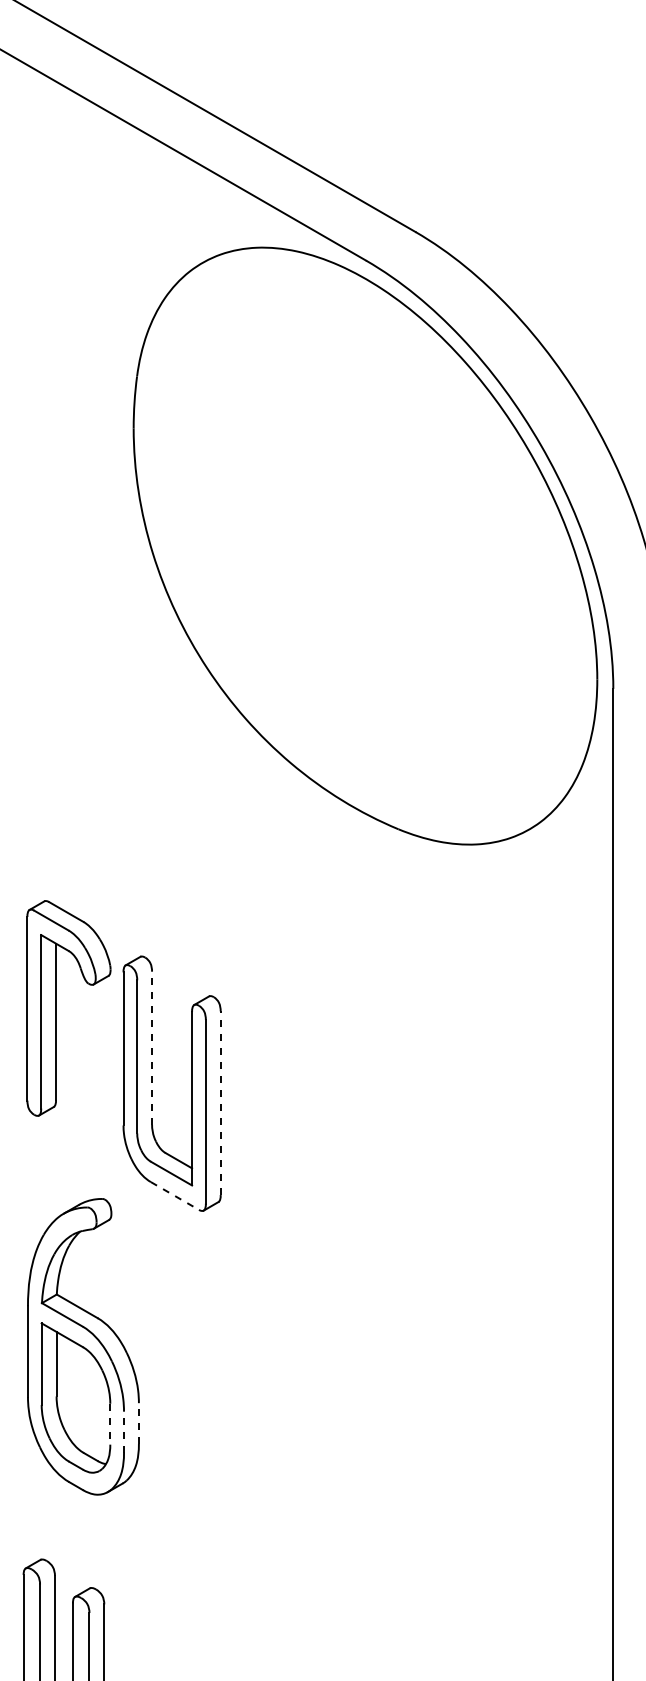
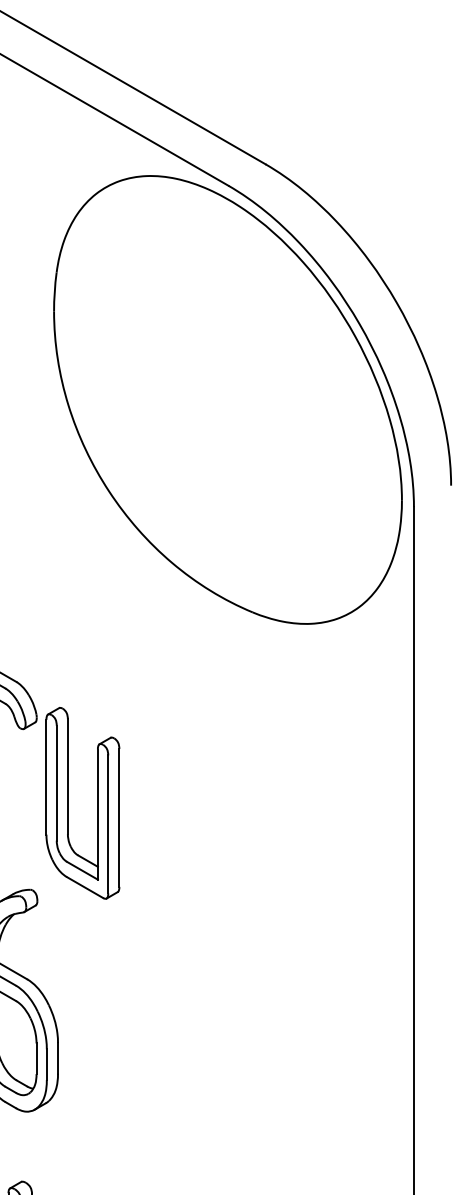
line: (152, 1048) -> (68, 776), dashed -> solid
line: (220, 1103) -> (119, 818), dashed -> solid
line: (174, 1196) -> (84, 887), dashed -> solid
line: (138, 1423) -> (57, 1058), dashed -> solid
line: (110, 1424) -> (36, 1059), dashed -> solid
line: (124, 1431) -> (47, 1064), dashed -> solid

